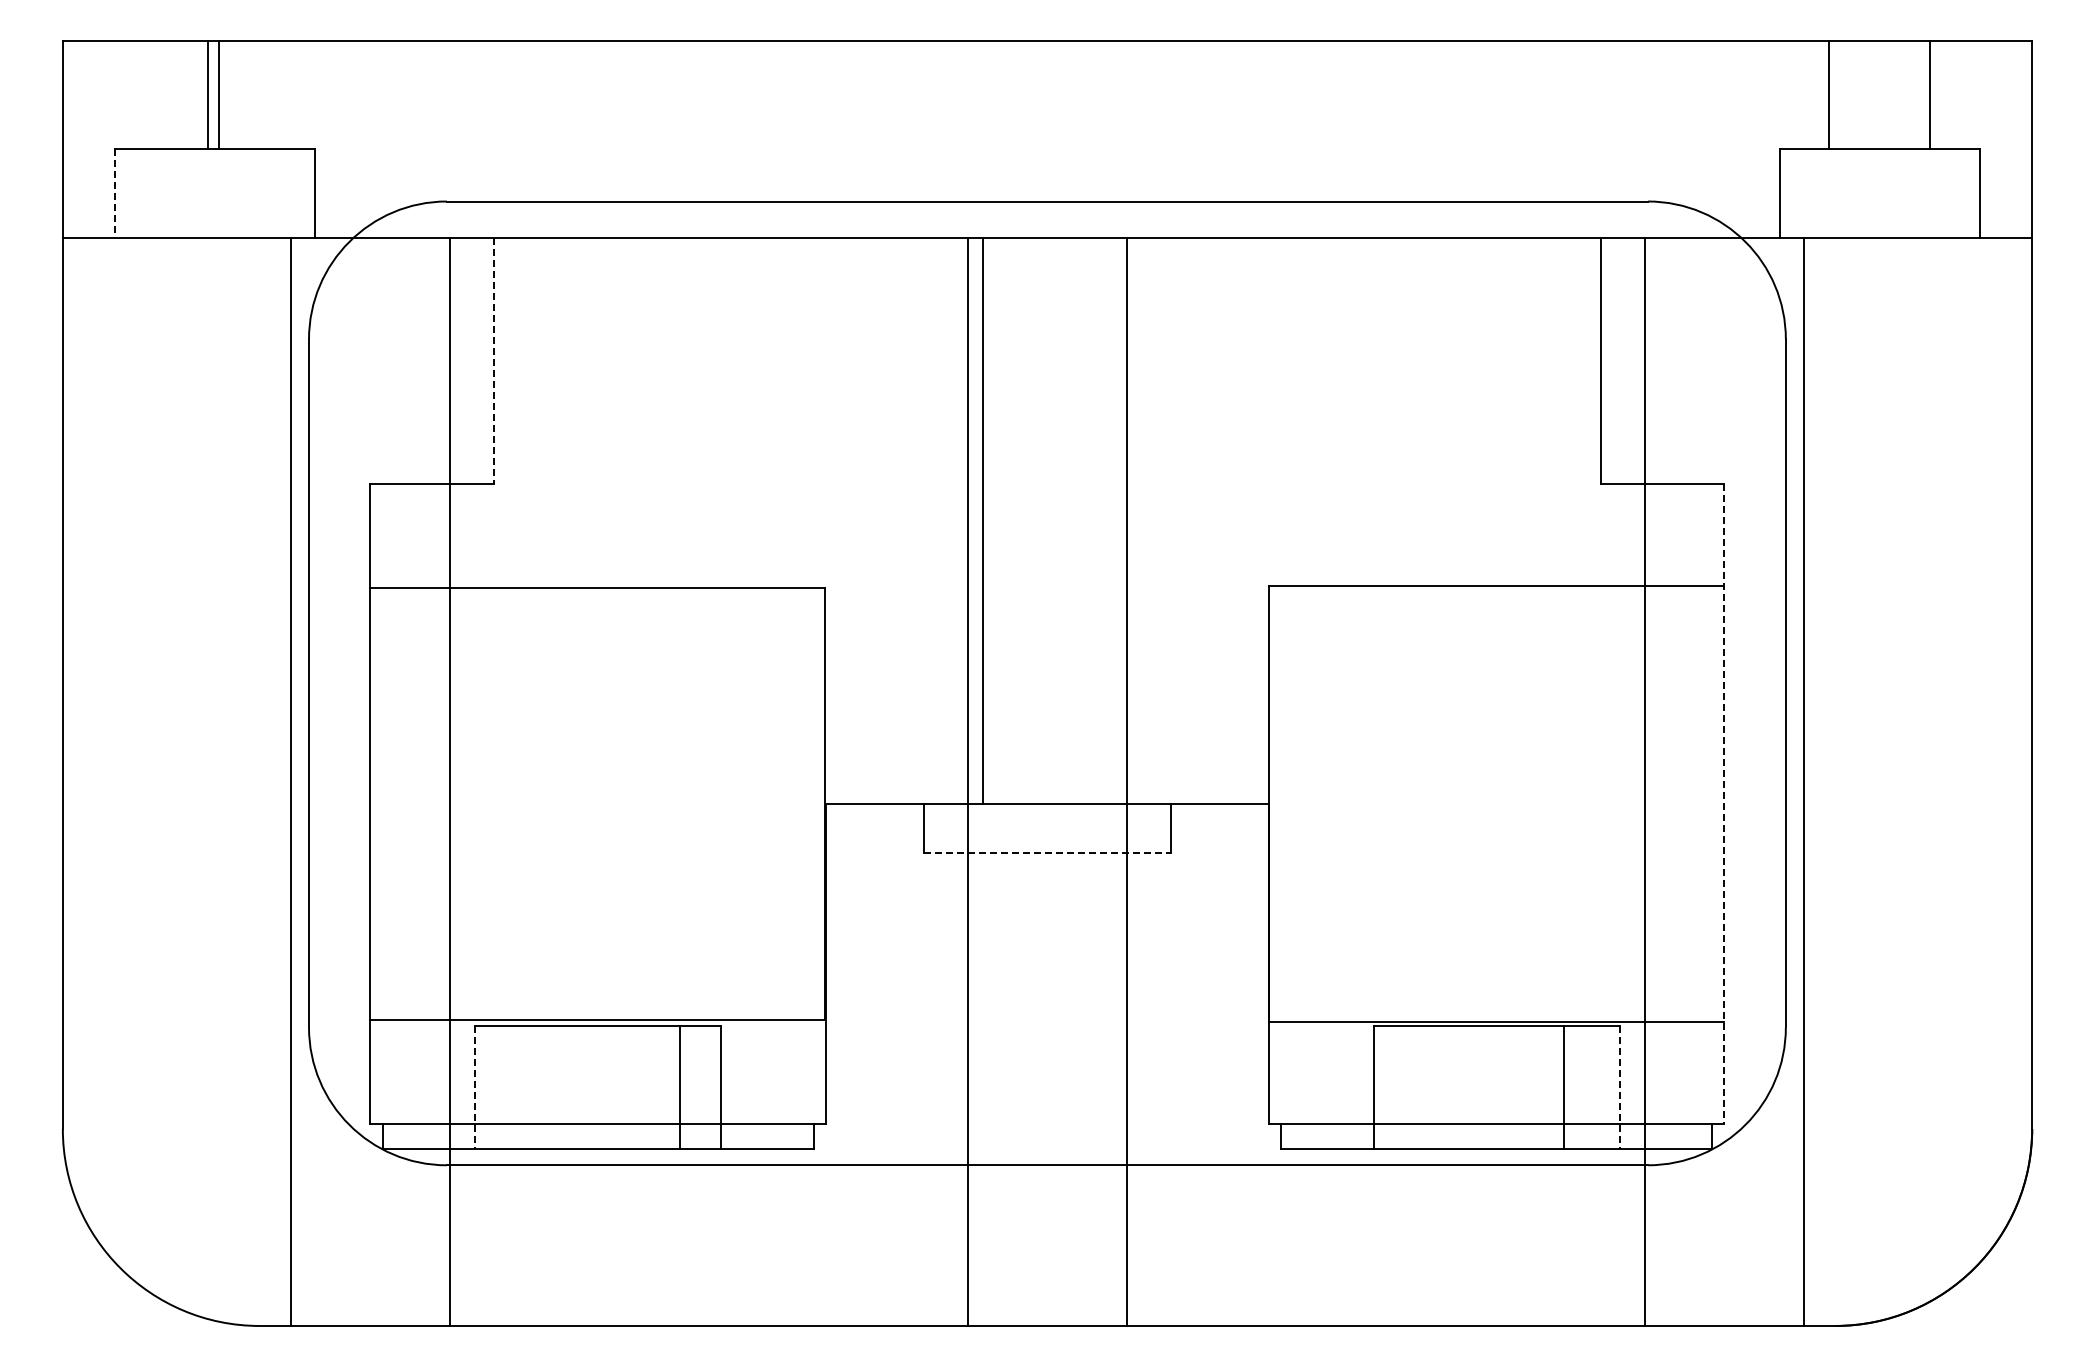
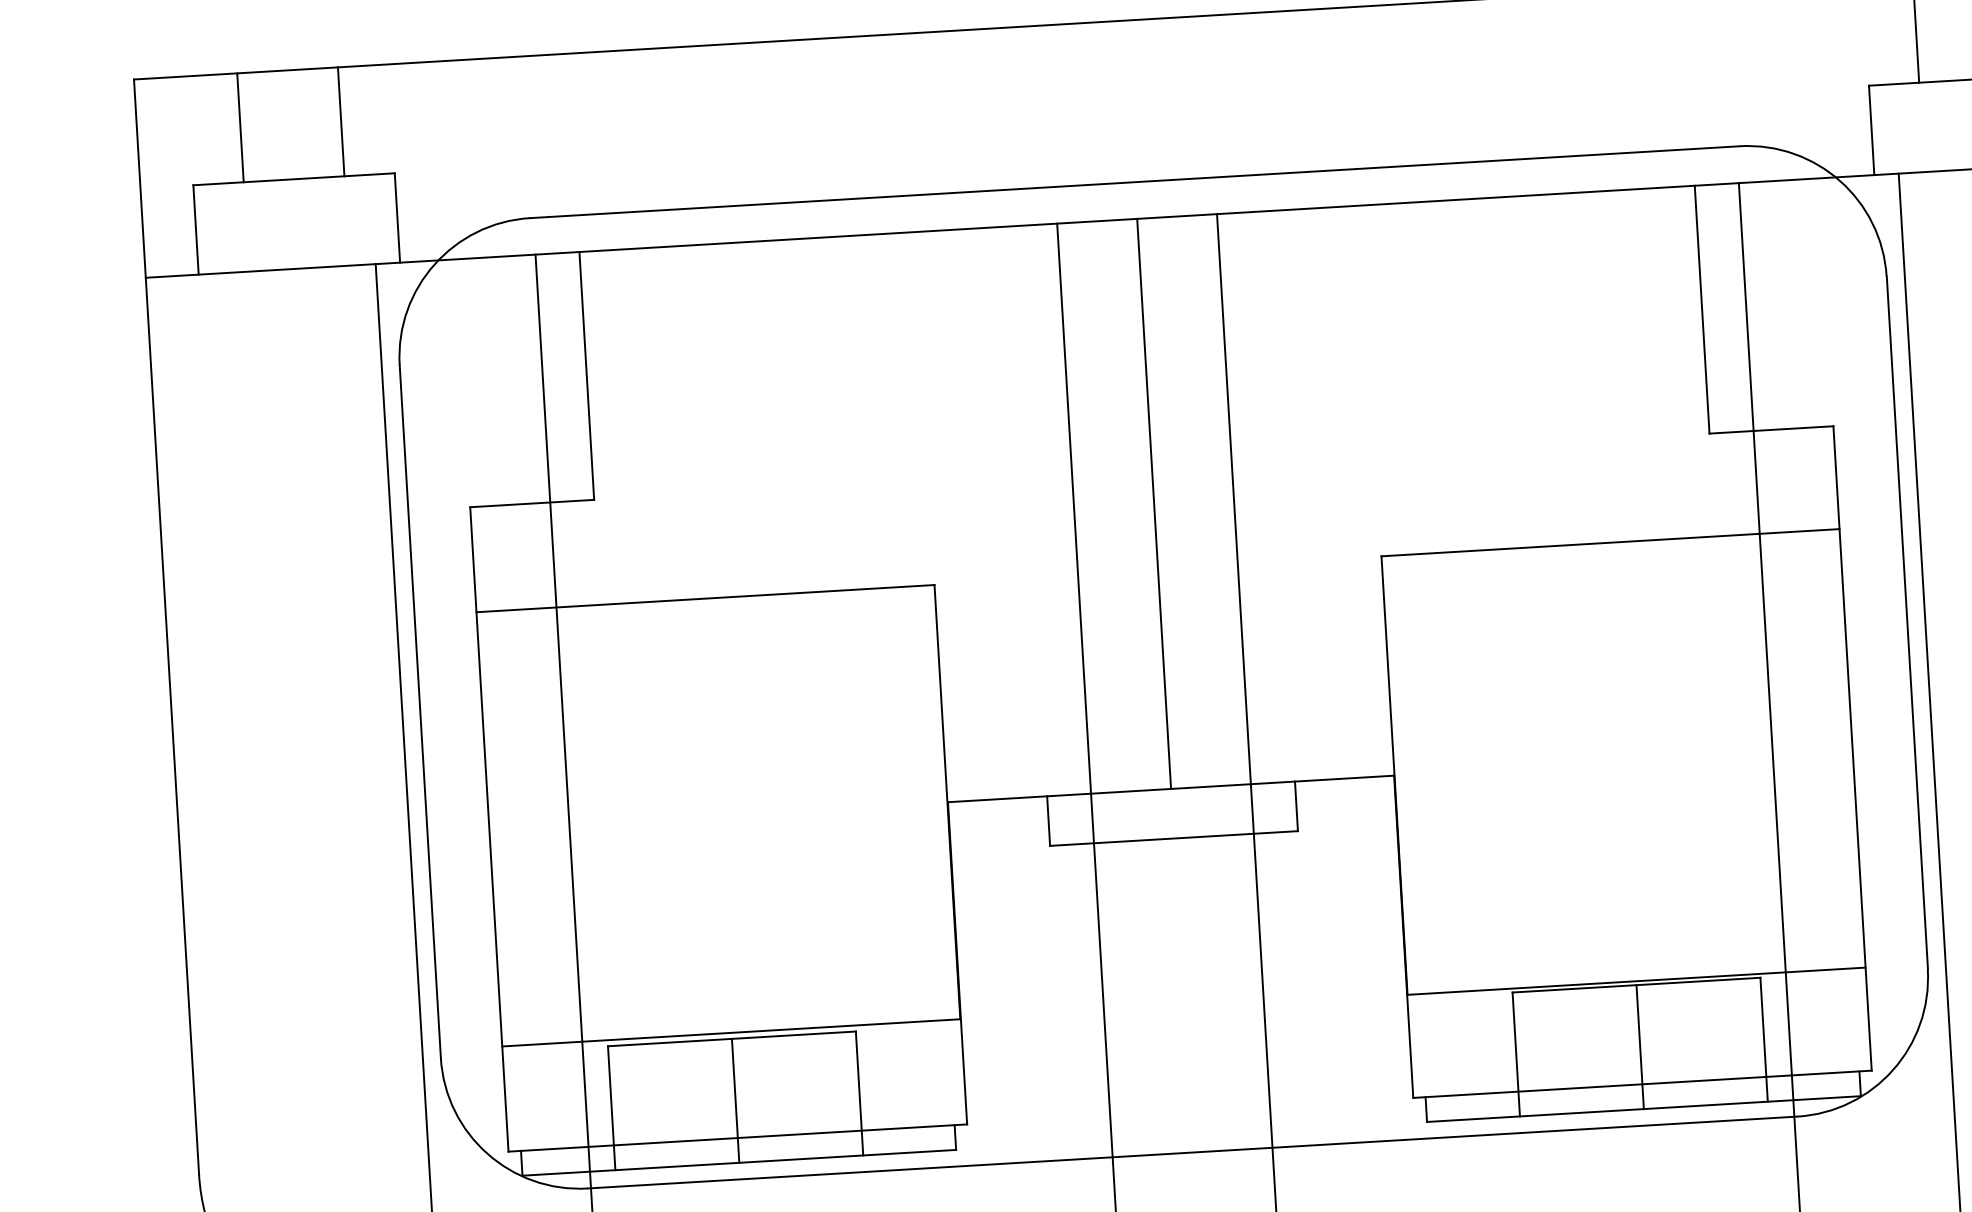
line: (208, 95) -> (341, 122), moved
line: (219, 95) -> (240, 128), moved
line: (115, 194) -> (196, 230), dashed -> solid
line: (493, 361) -> (586, 376), dashed -> solid
line: (982, 520) -> (1154, 503), moved
line: (1724, 804) -> (1852, 748), dashed -> solid
line: (1048, 853) -> (1174, 838), dashed -> solid
line: (680, 1086) -> (735, 1100), moved
line: (1563, 1086) -> (1639, 1046), moved
line: (475, 1087) -> (612, 1108), dashed -> solid
line: (1619, 1087) -> (1763, 1040), dashed -> solid

